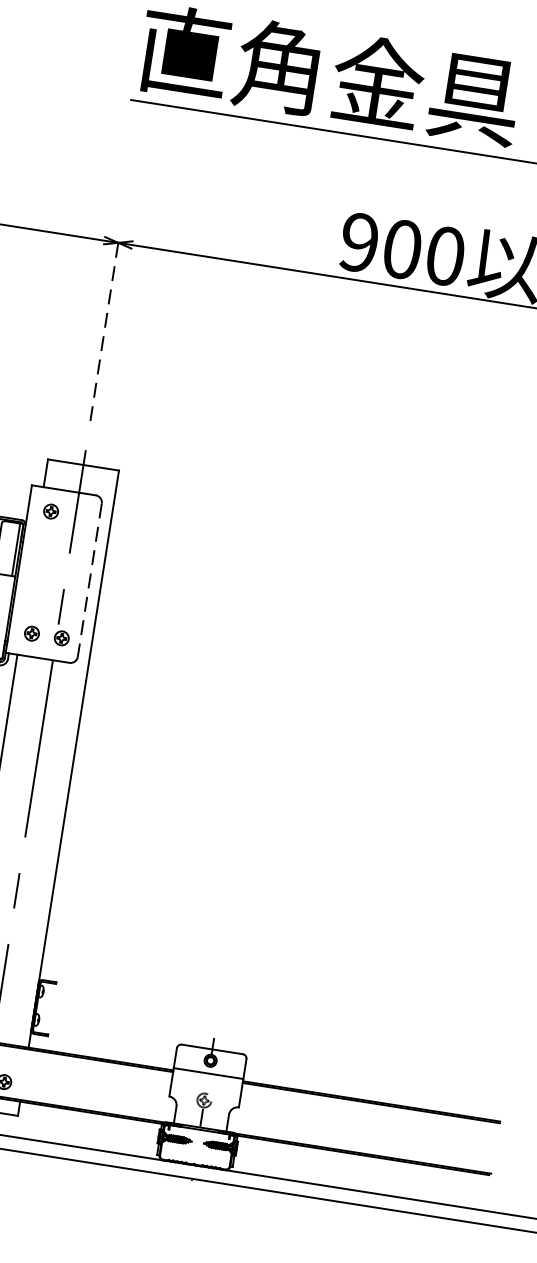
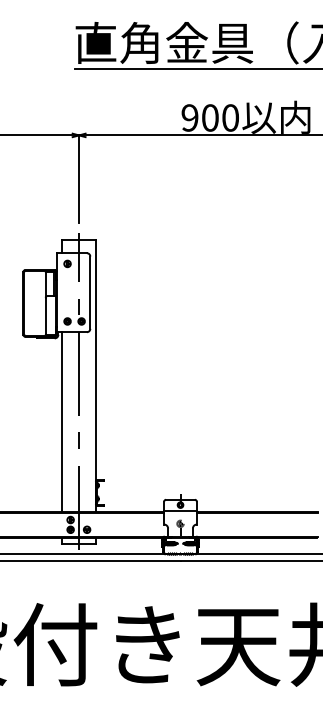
line: (104, 336) -> (79, 179), dashed -> solid
line: (89, 581) -> (90, 293), dashed -> solid

